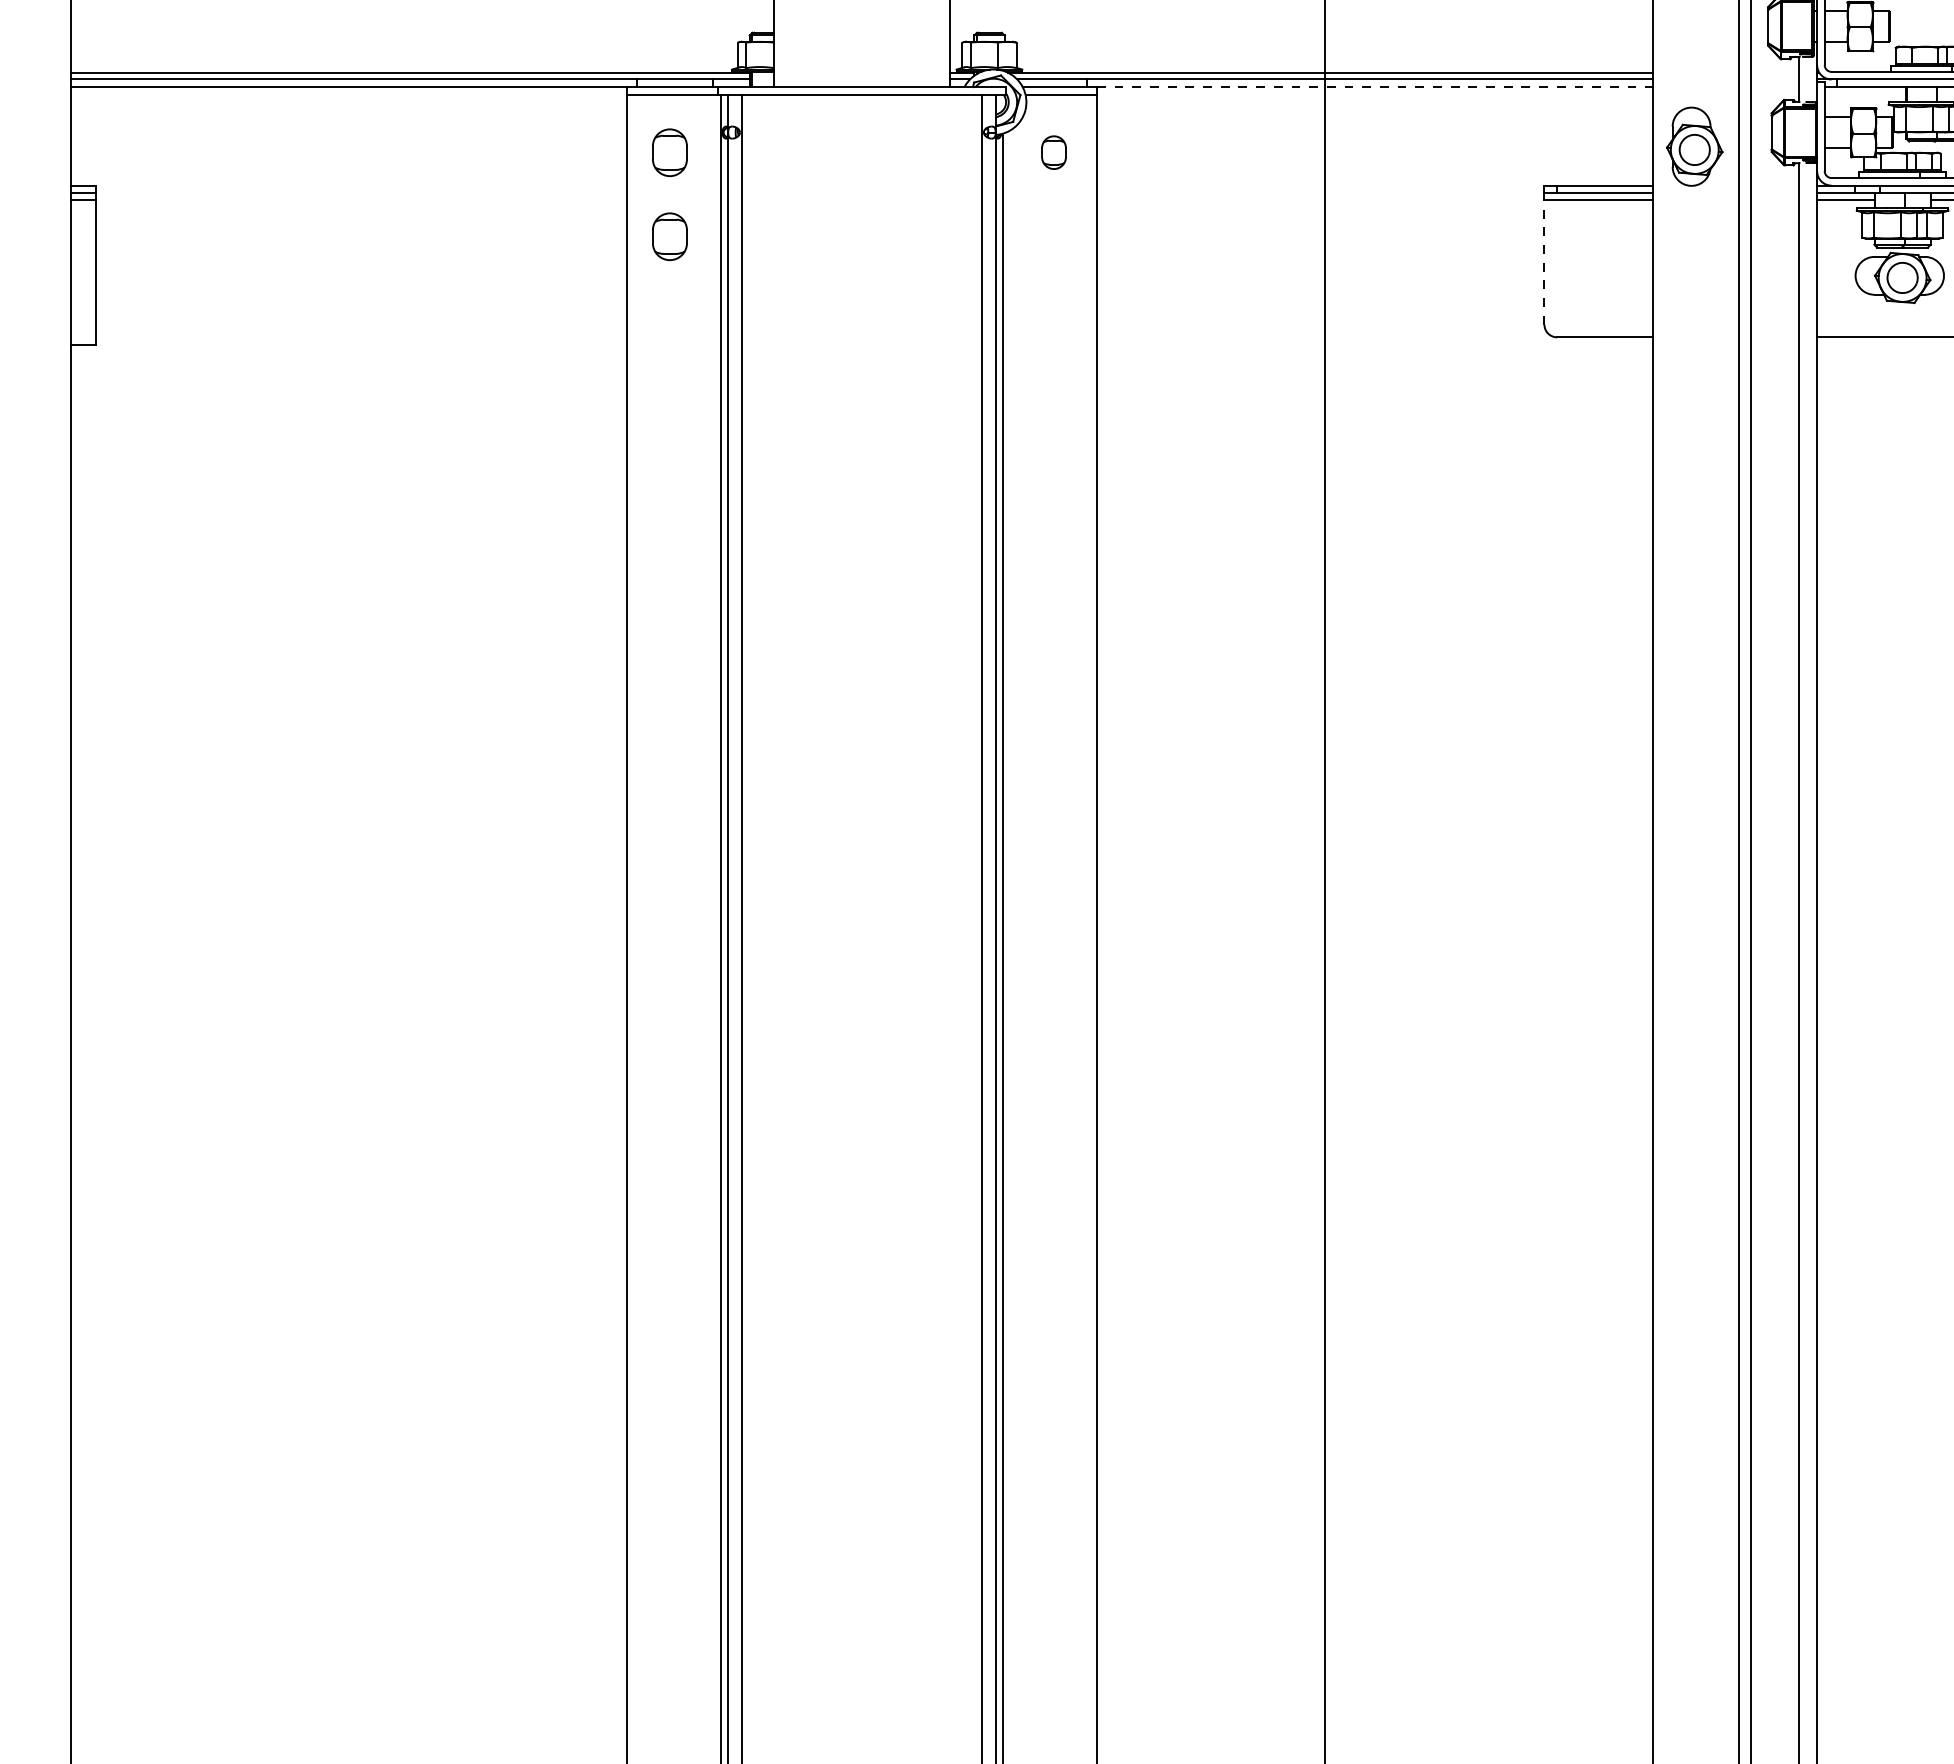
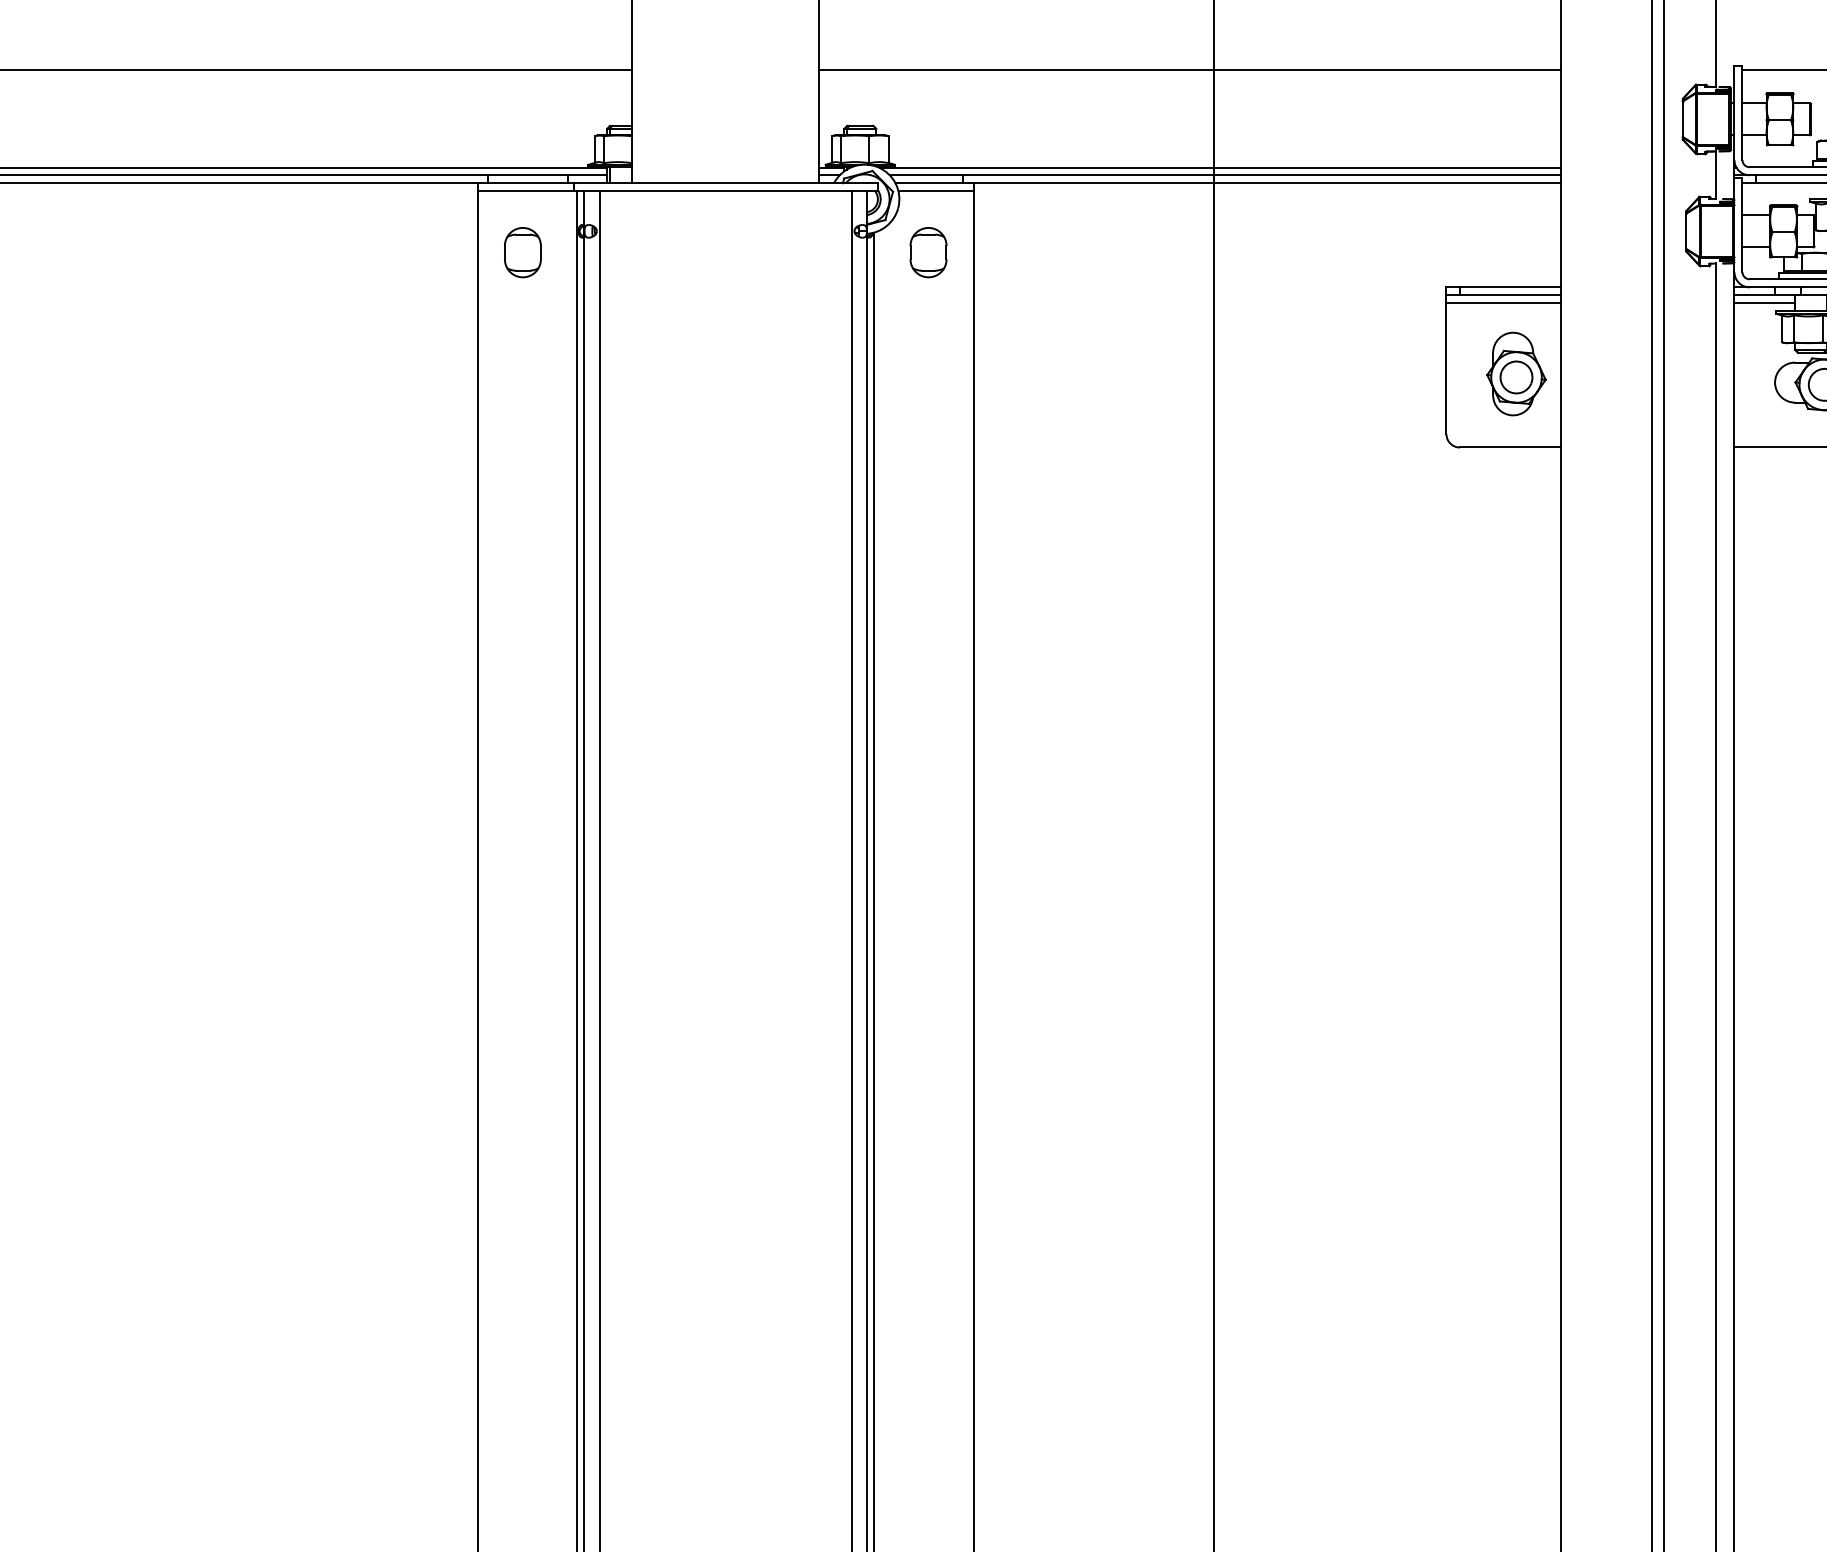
line: (1374, 87) -> (1266, 183), dashed -> solid
part: (1694, 146) -> (1516, 373), moved
part: (1053, 152) -> (927, 252), size x1.43
part: (669, 236) -> (522, 341), removed
line: (1544, 261) -> (1446, 367), dashed -> solid

